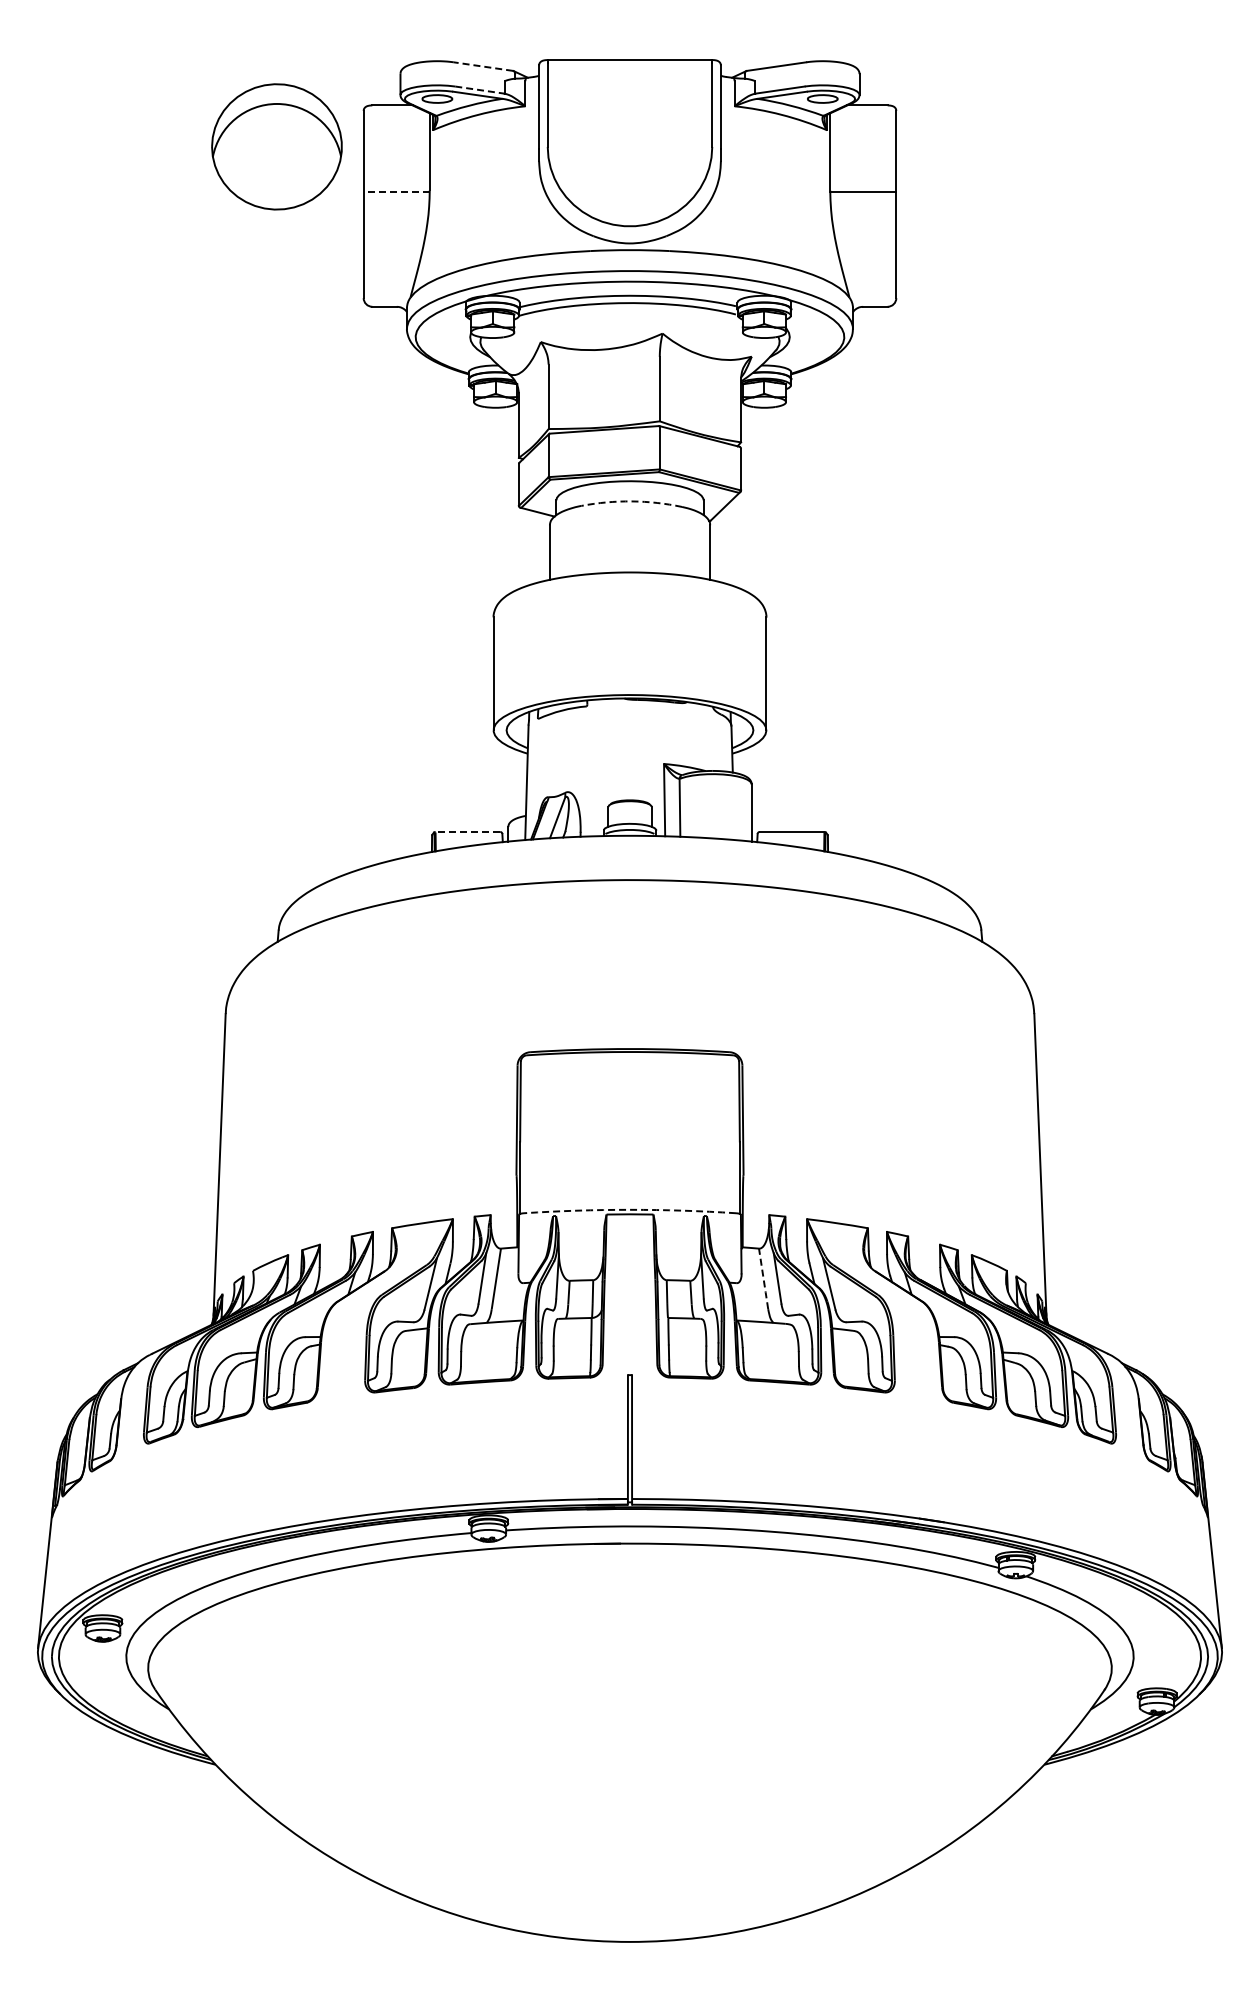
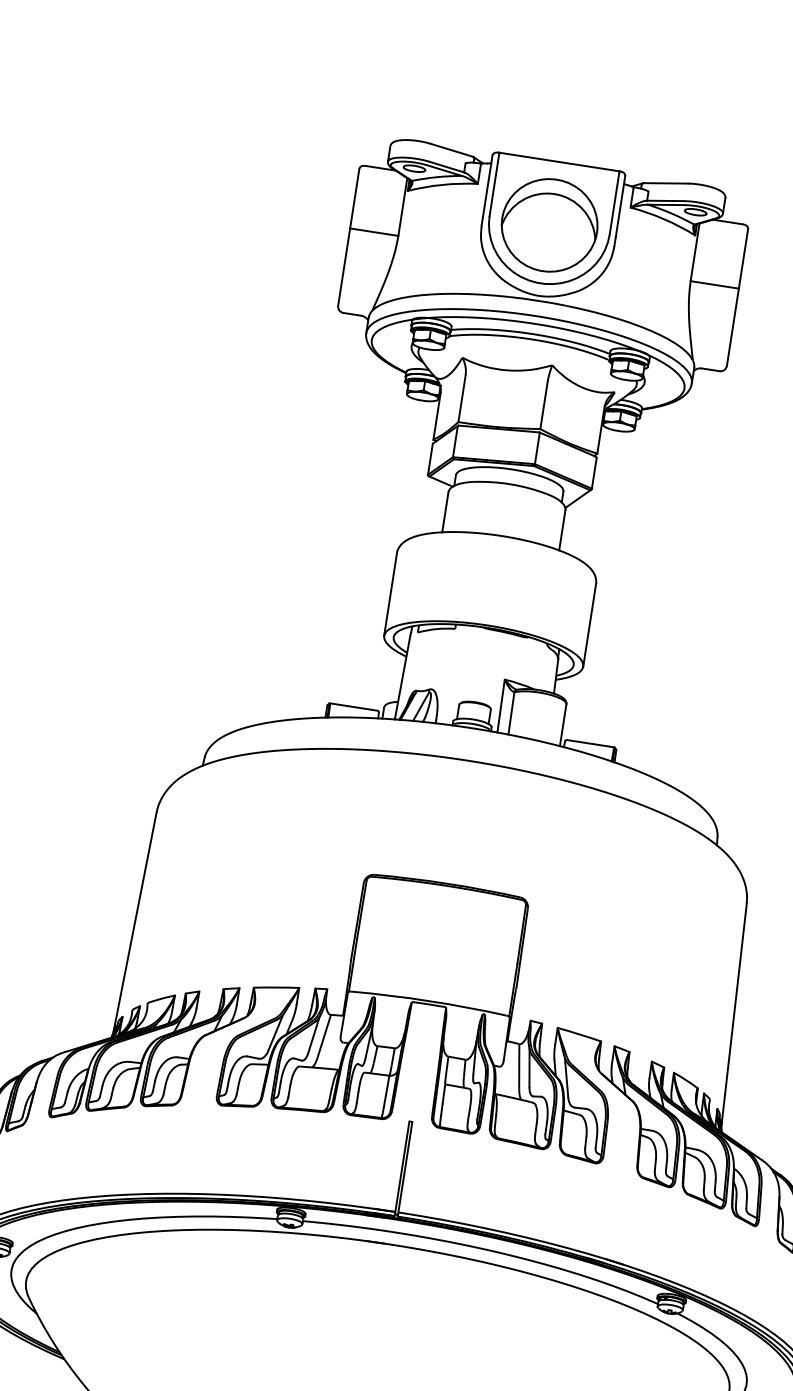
line: (483, 66) -> (451, 150), dashed -> solid
line: (479, 90) -> (446, 167), dashed -> solid
part: (276, 146) -> (549, 225), moved
line: (396, 192) -> (374, 232), dashed -> solid
arc: (631, 501) -> (510, 484), dashed -> solid
line: (467, 831) -> (353, 706), dashed -> solid
arc: (630, 1209) -> (429, 1000), dashed -> solid
line: (763, 1279) -> (519, 1067), dashed -> solid

